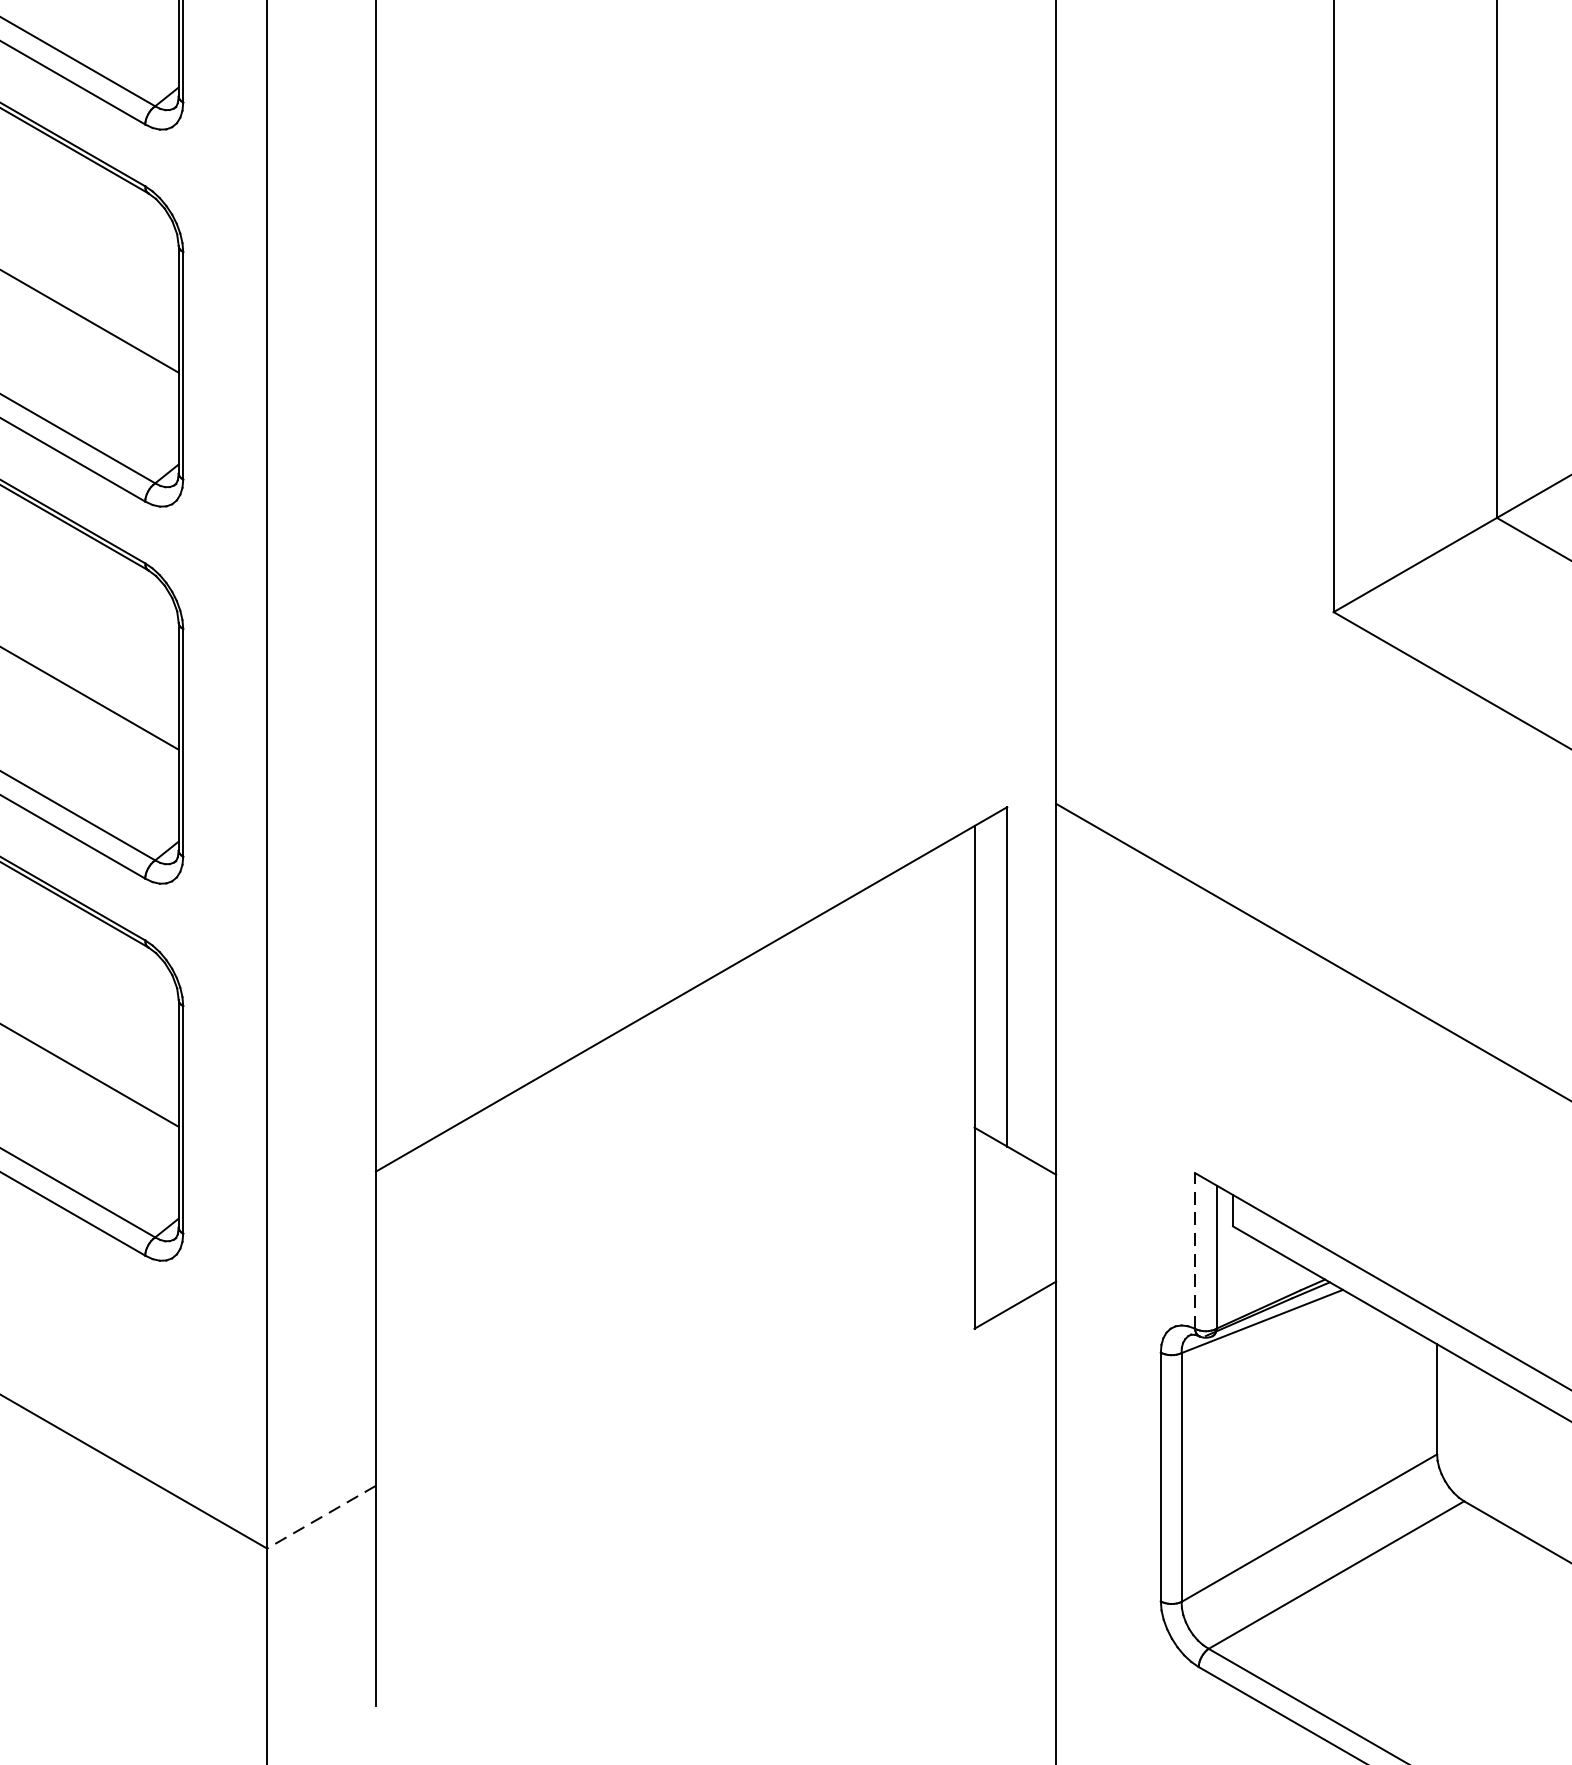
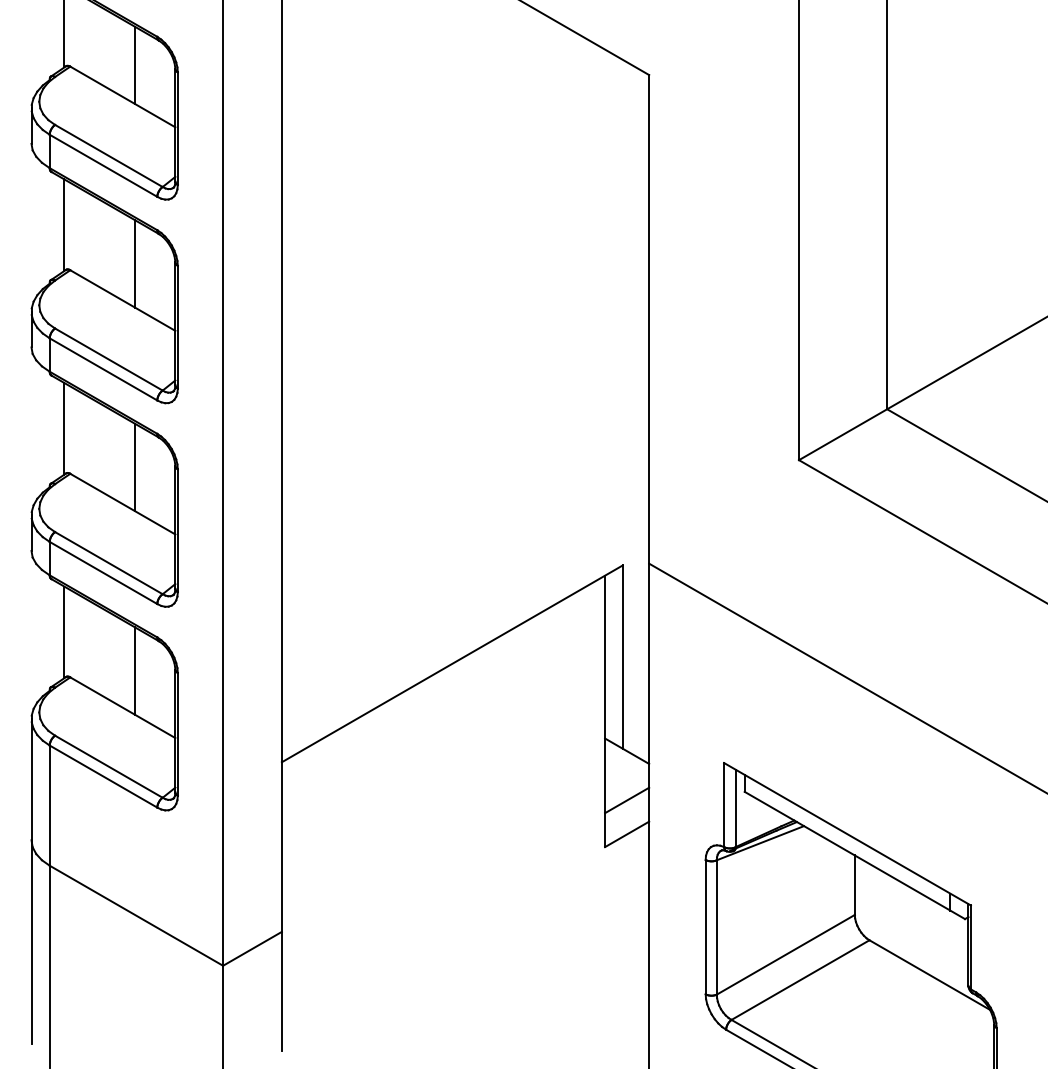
line: (103, 247) -> (134, 263), added
line: (103, 625) -> (134, 467), added
line: (103, 1001) -> (134, 670), added
line: (1016, 1242) -> (627, 800), added
line: (1195, 1249) -> (724, 804), dashed -> solid
line: (321, 1516) -> (252, 948), dashed -> solid

